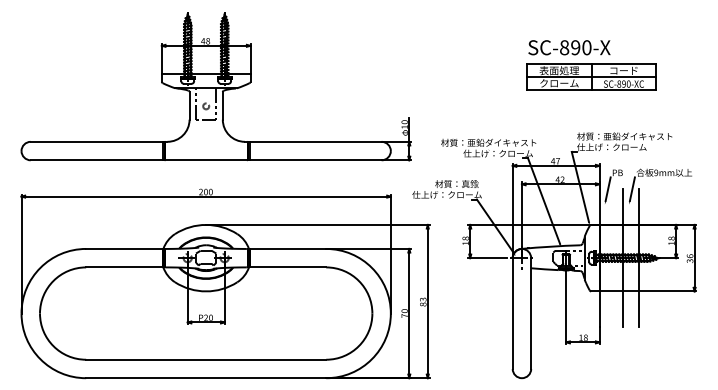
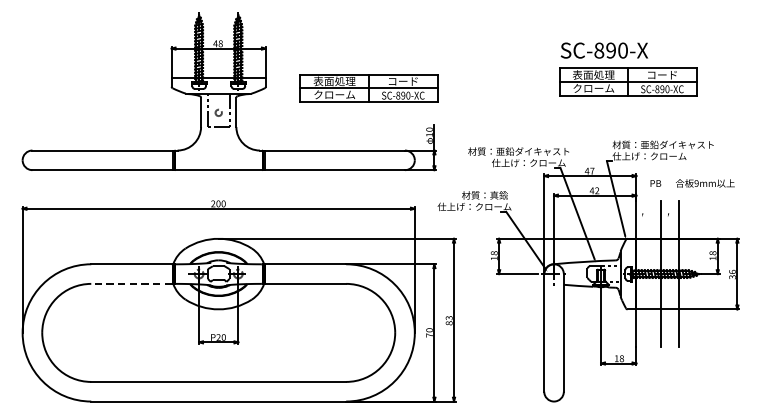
part: (347, 82) -> (368, 87), added
line: (607, 189) -> (644, 201), removed
line: (631, 189) -> (670, 201), removed
line: (123, 267) -> (130, 283), solid -> dashed

